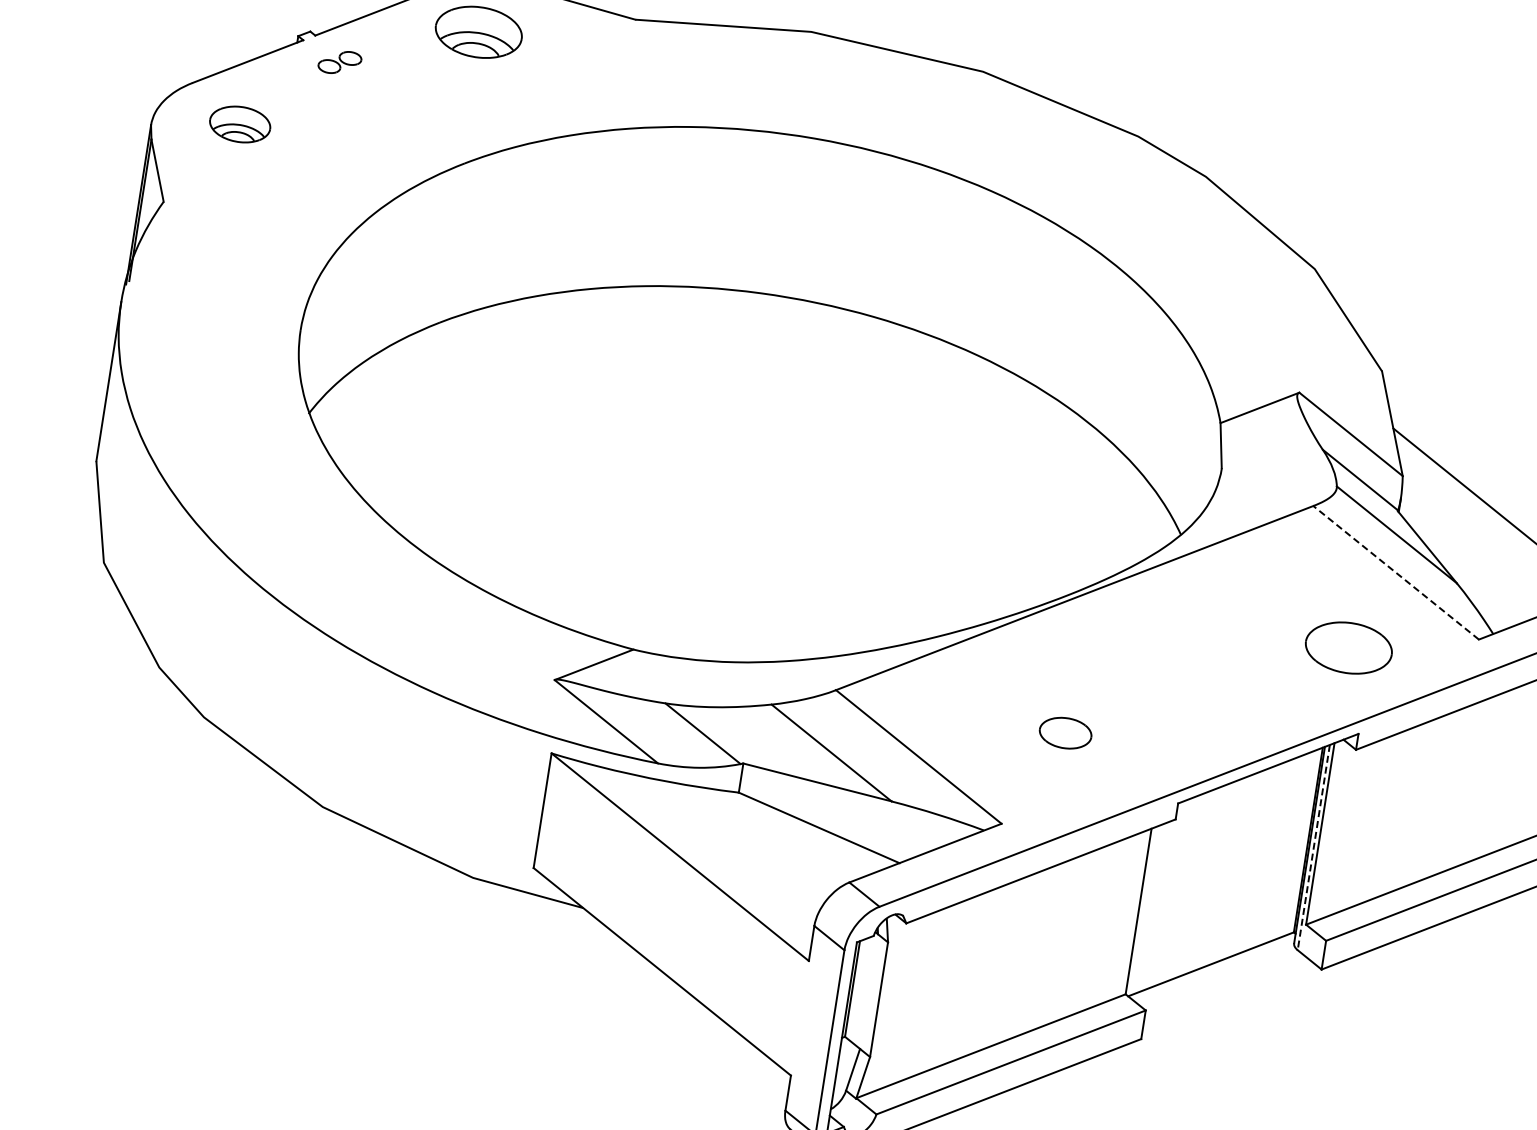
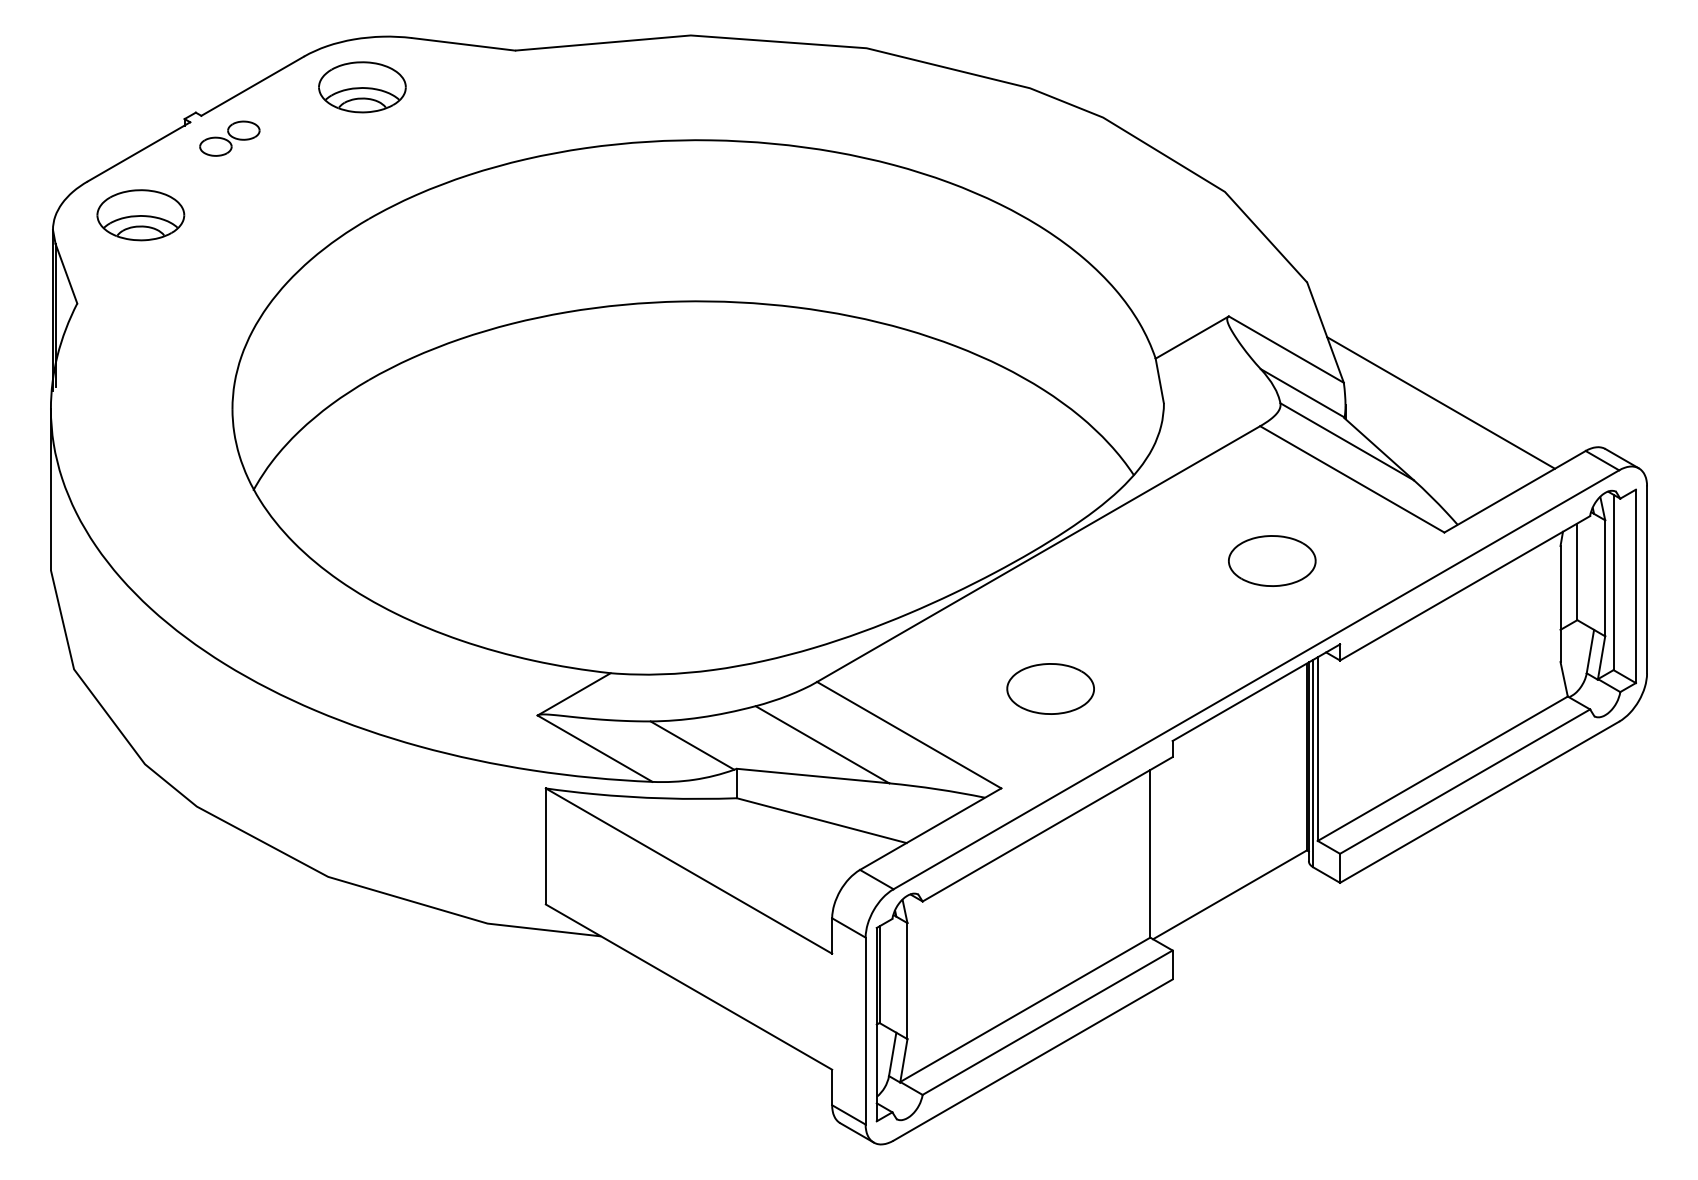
part: (339, 62) -> (229, 138), size x1.43
part: (239, 124) -> (140, 215), size x1.43
line: (1395, 572) -> (1351, 479), dashed -> solid
part: (1349, 647) -> (1272, 560), moved
part: (1065, 732) -> (1050, 688), size x1.67
line: (1313, 847) -> (1313, 763), dashed -> solid

